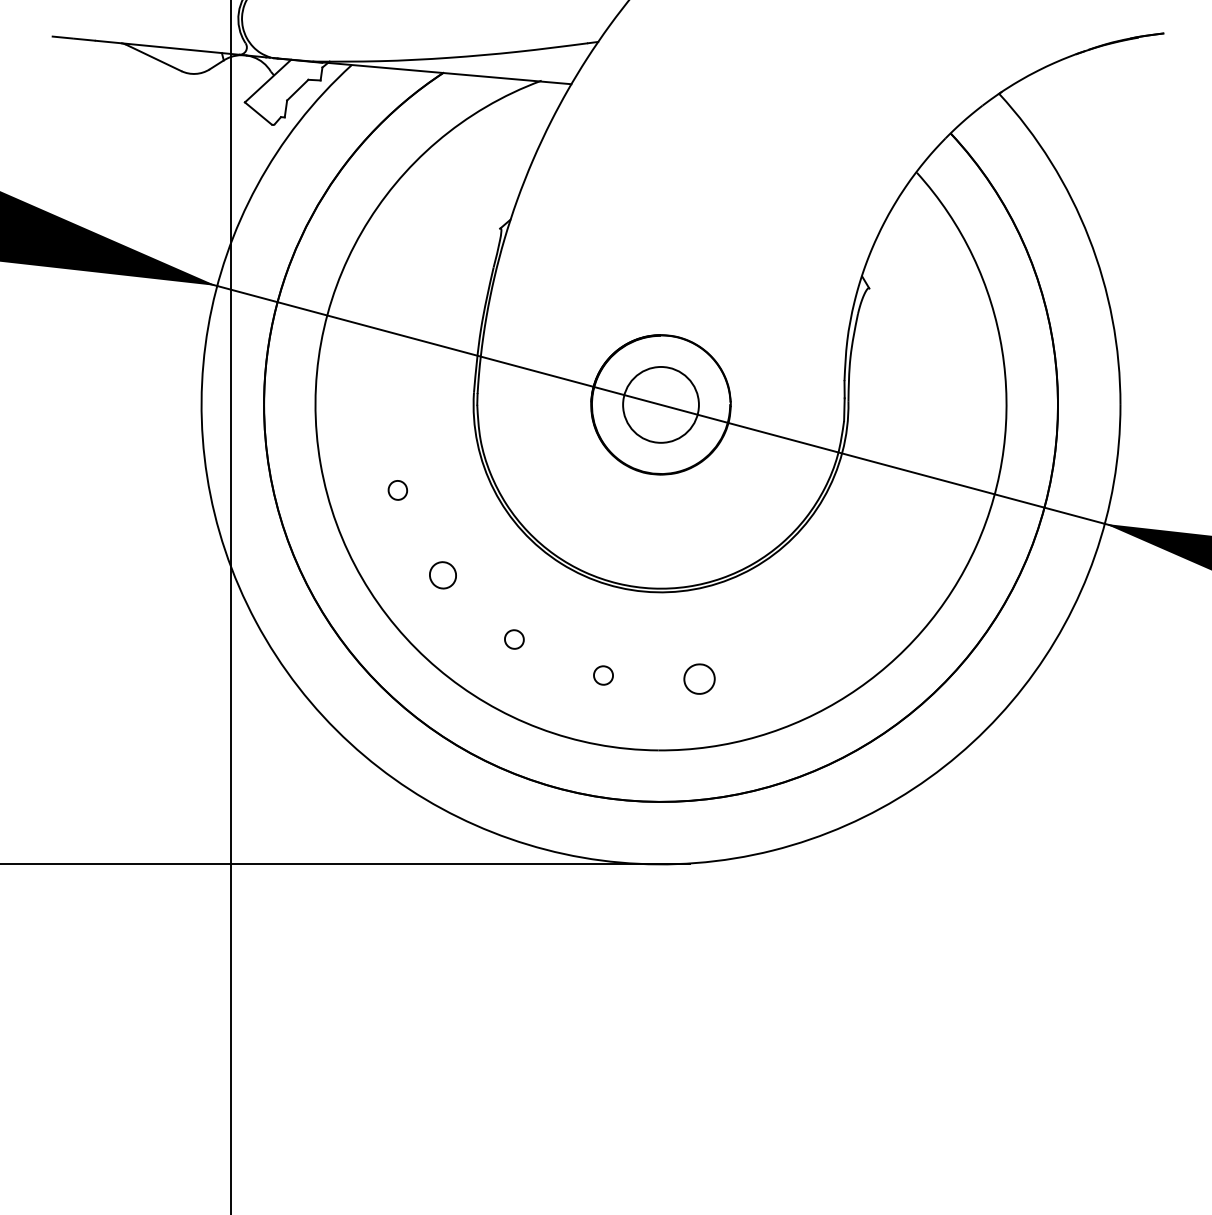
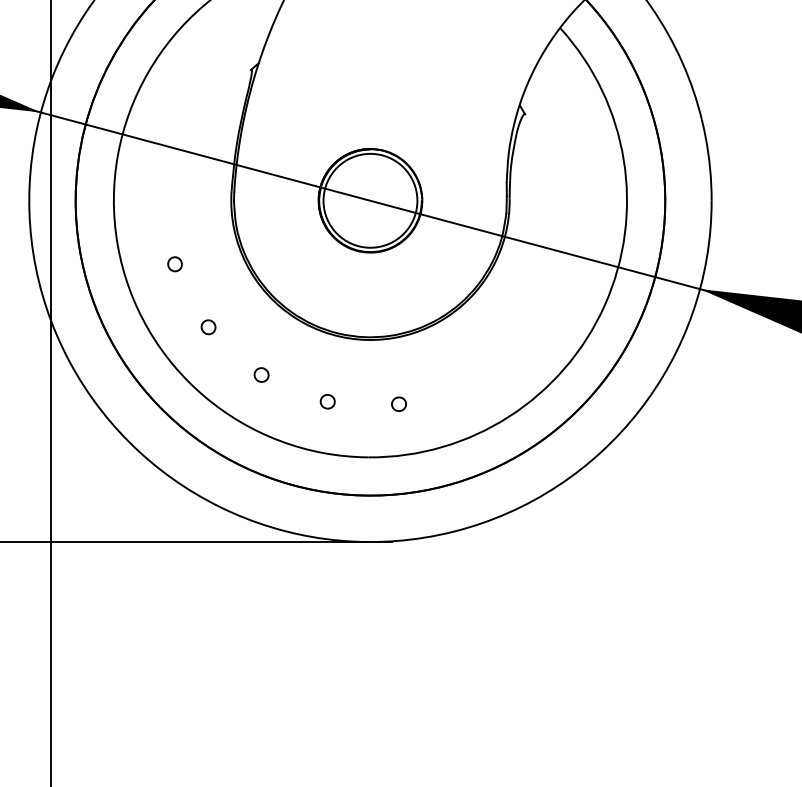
circle: (660, 404) -> (370, 200), size x1.67
part: (442, 574) -> (208, 326), size x0.71
part: (699, 678) -> (399, 403), size x0.62

